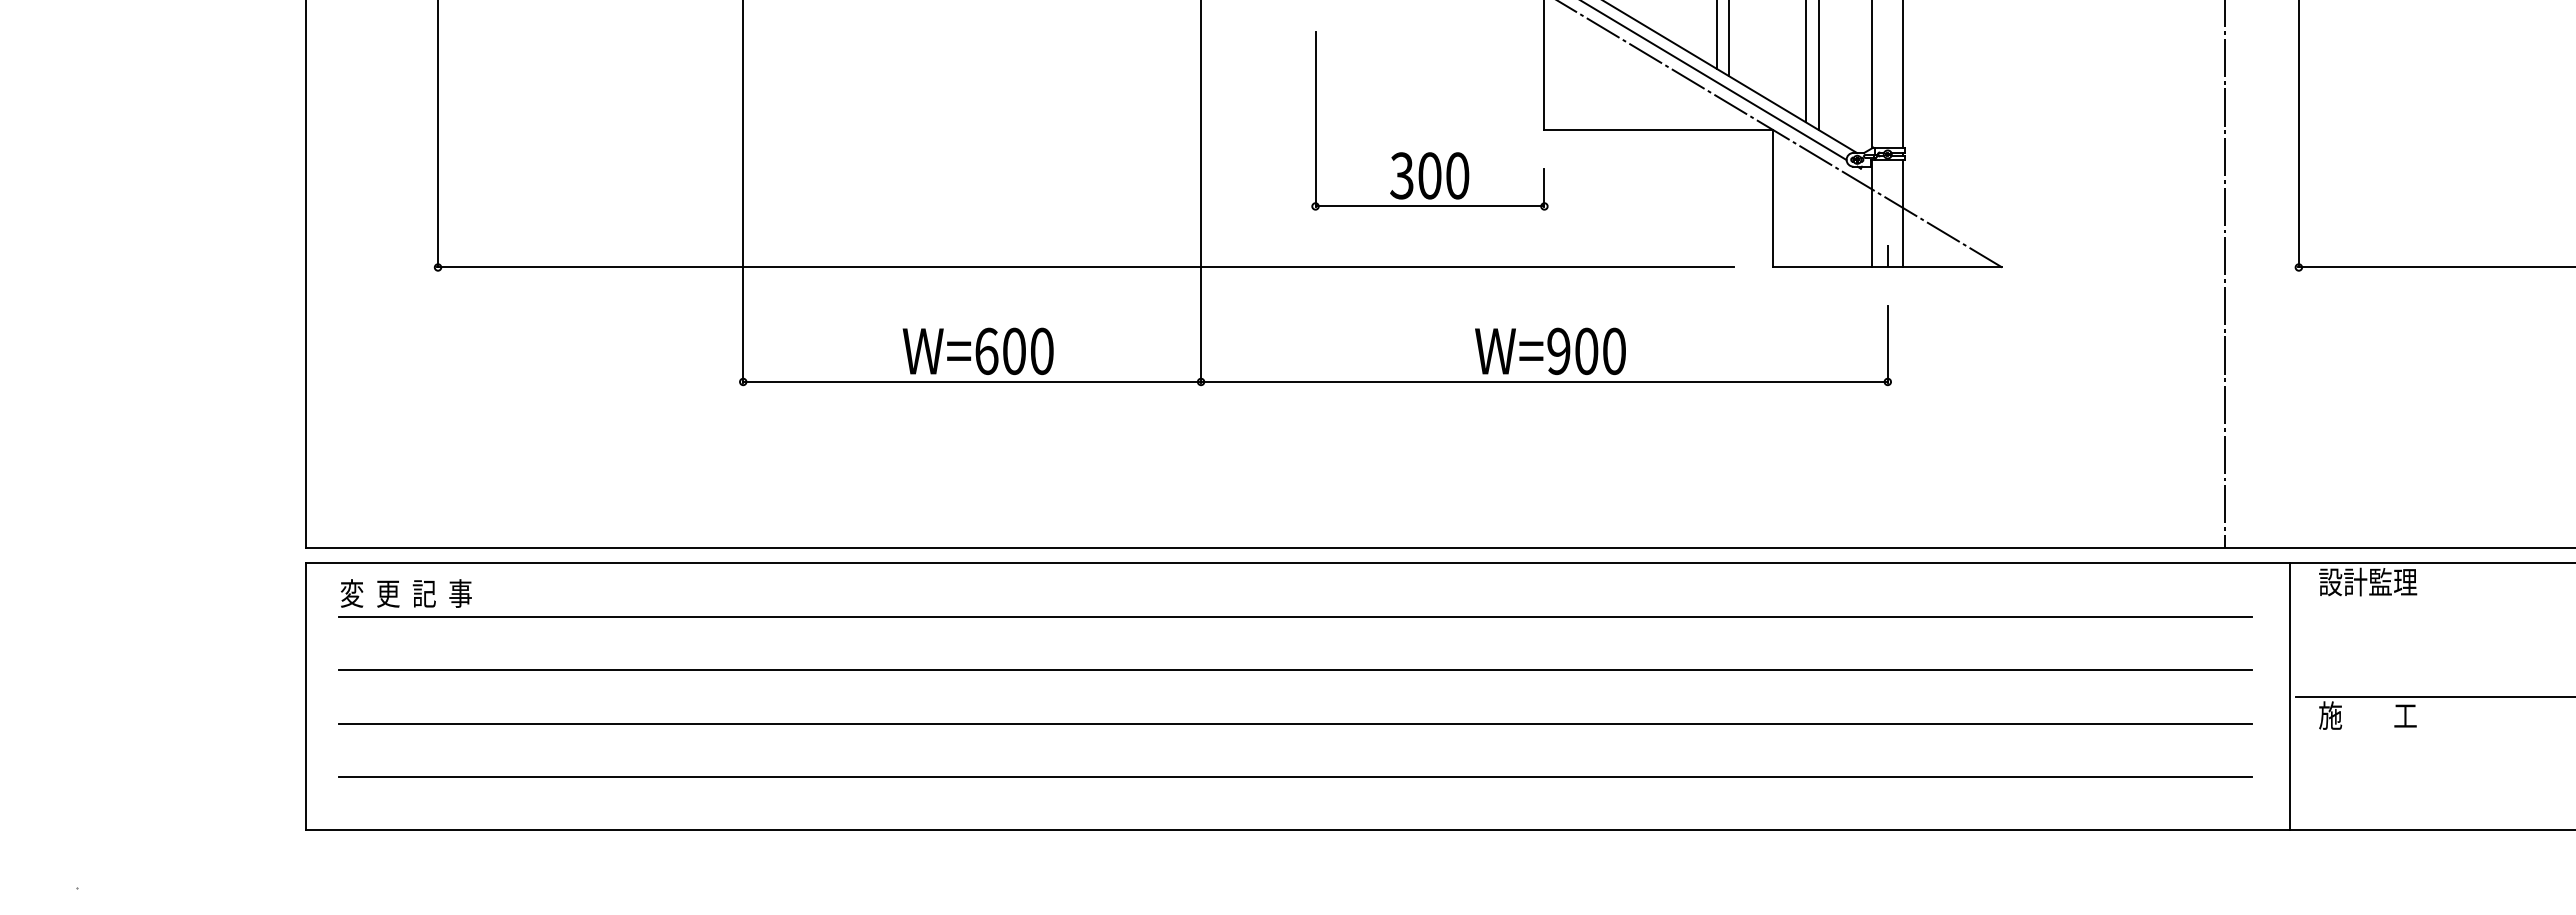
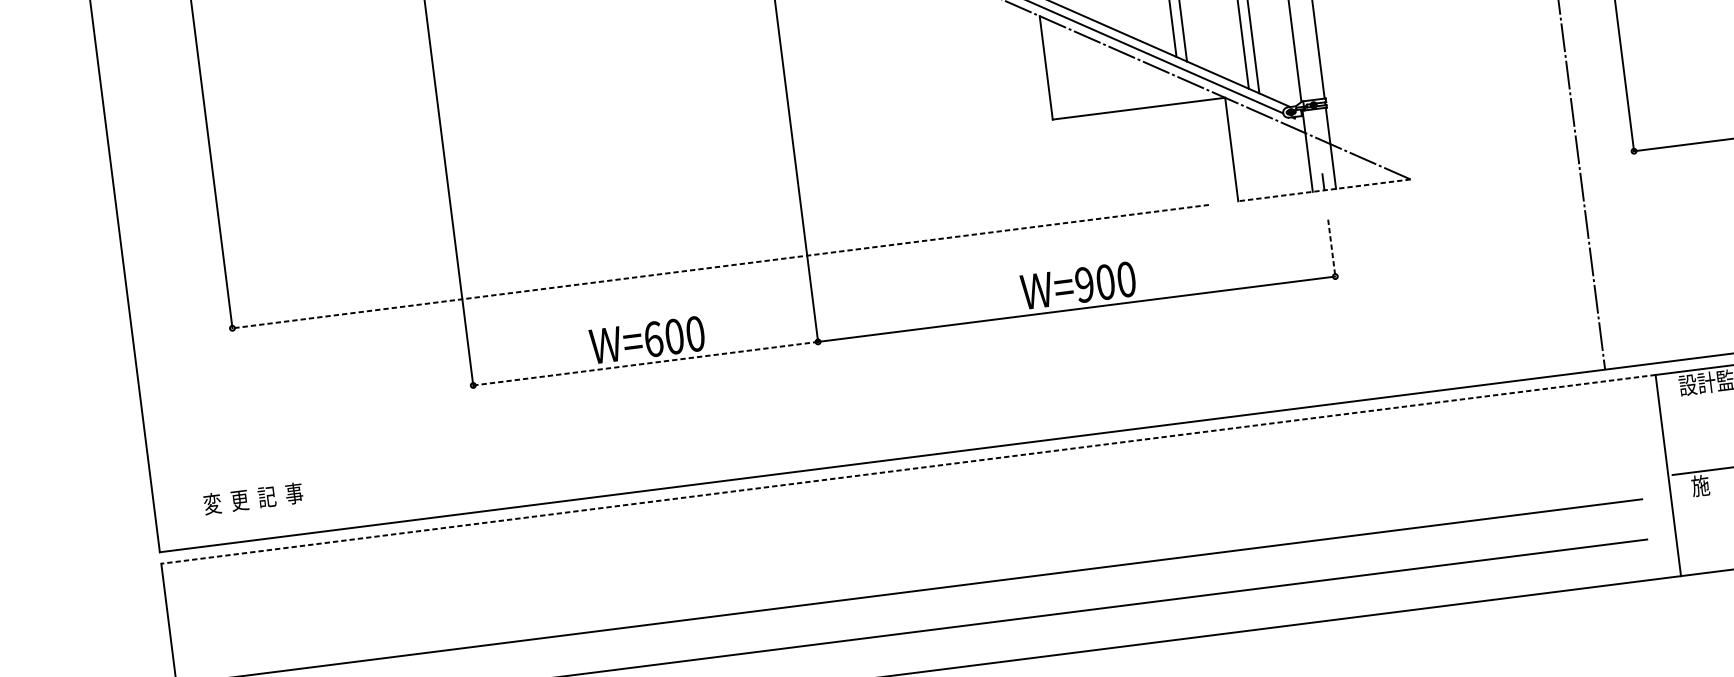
part: (1429, 152) -> (968, 147), removed
line: (1085, 267) -> (720, 266), solid -> dashed
line: (1887, 267) -> (1324, 190), solid -> dashed
line: (1887, 345) -> (1331, 249), solid -> dashed
line: (972, 381) -> (645, 363), solid -> dashed
line: (1298, 563) -> (908, 469), solid -> dashed
text: (406, 593) -> (253, 498), moved
line: (1294, 616) -> (910, 509), removed
line: (1294, 670) -> (915, 550), removed

